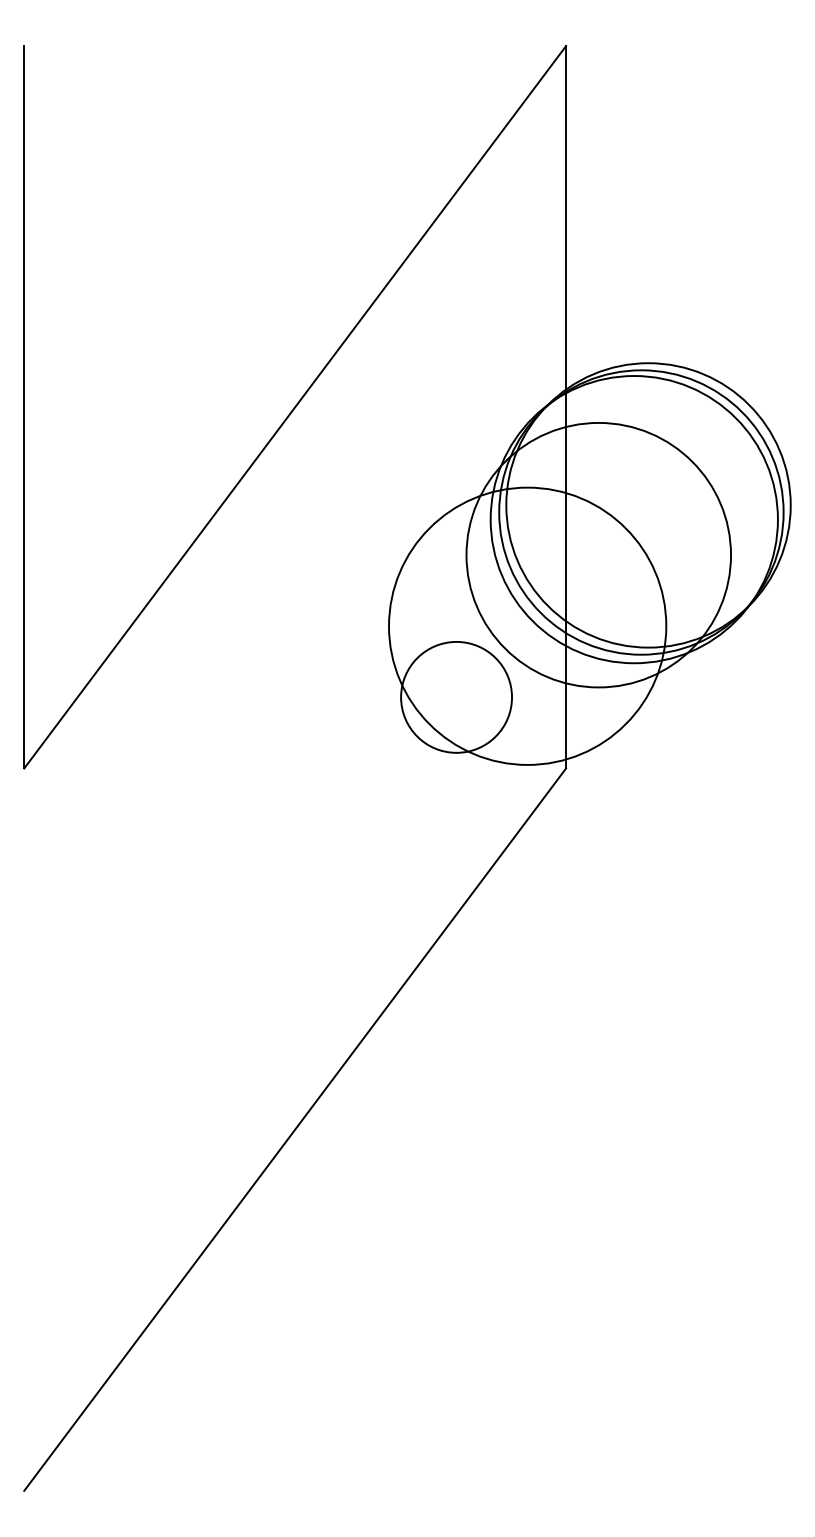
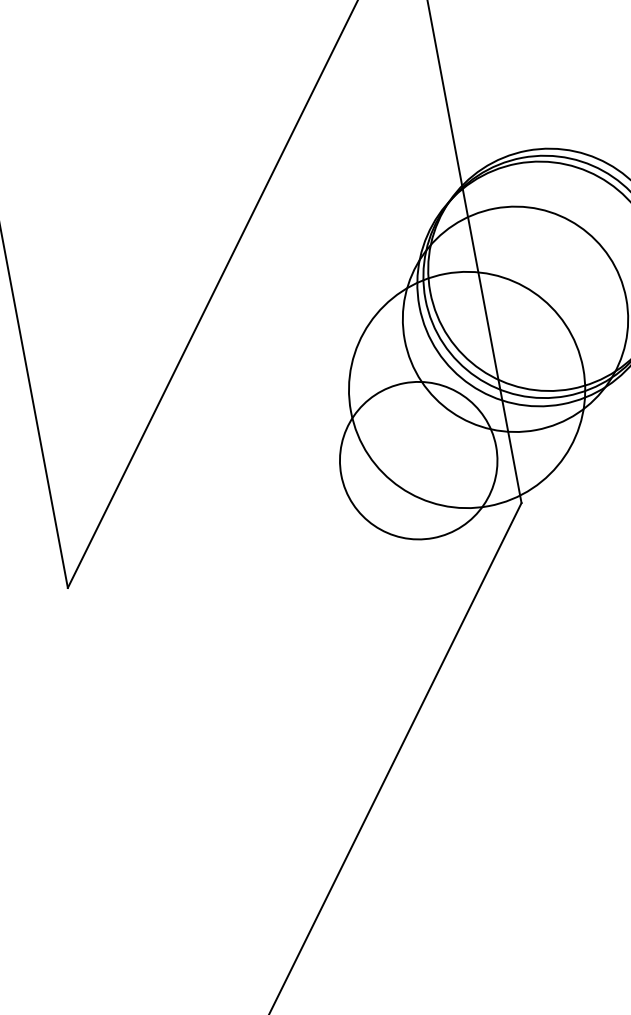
circle: (456, 696) -> (418, 459), size x1.67

